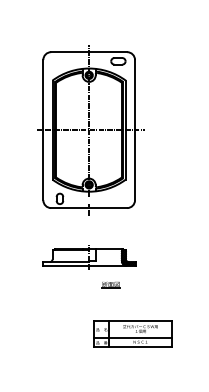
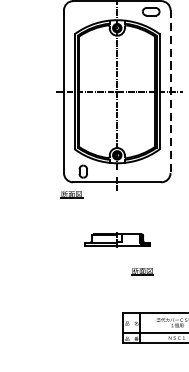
line: (135, 130) -> (171, 92), solid -> dashed
part: (49, 218) -> (71, 194), added
part: (89, 257) -> (117, 239), size x0.6

